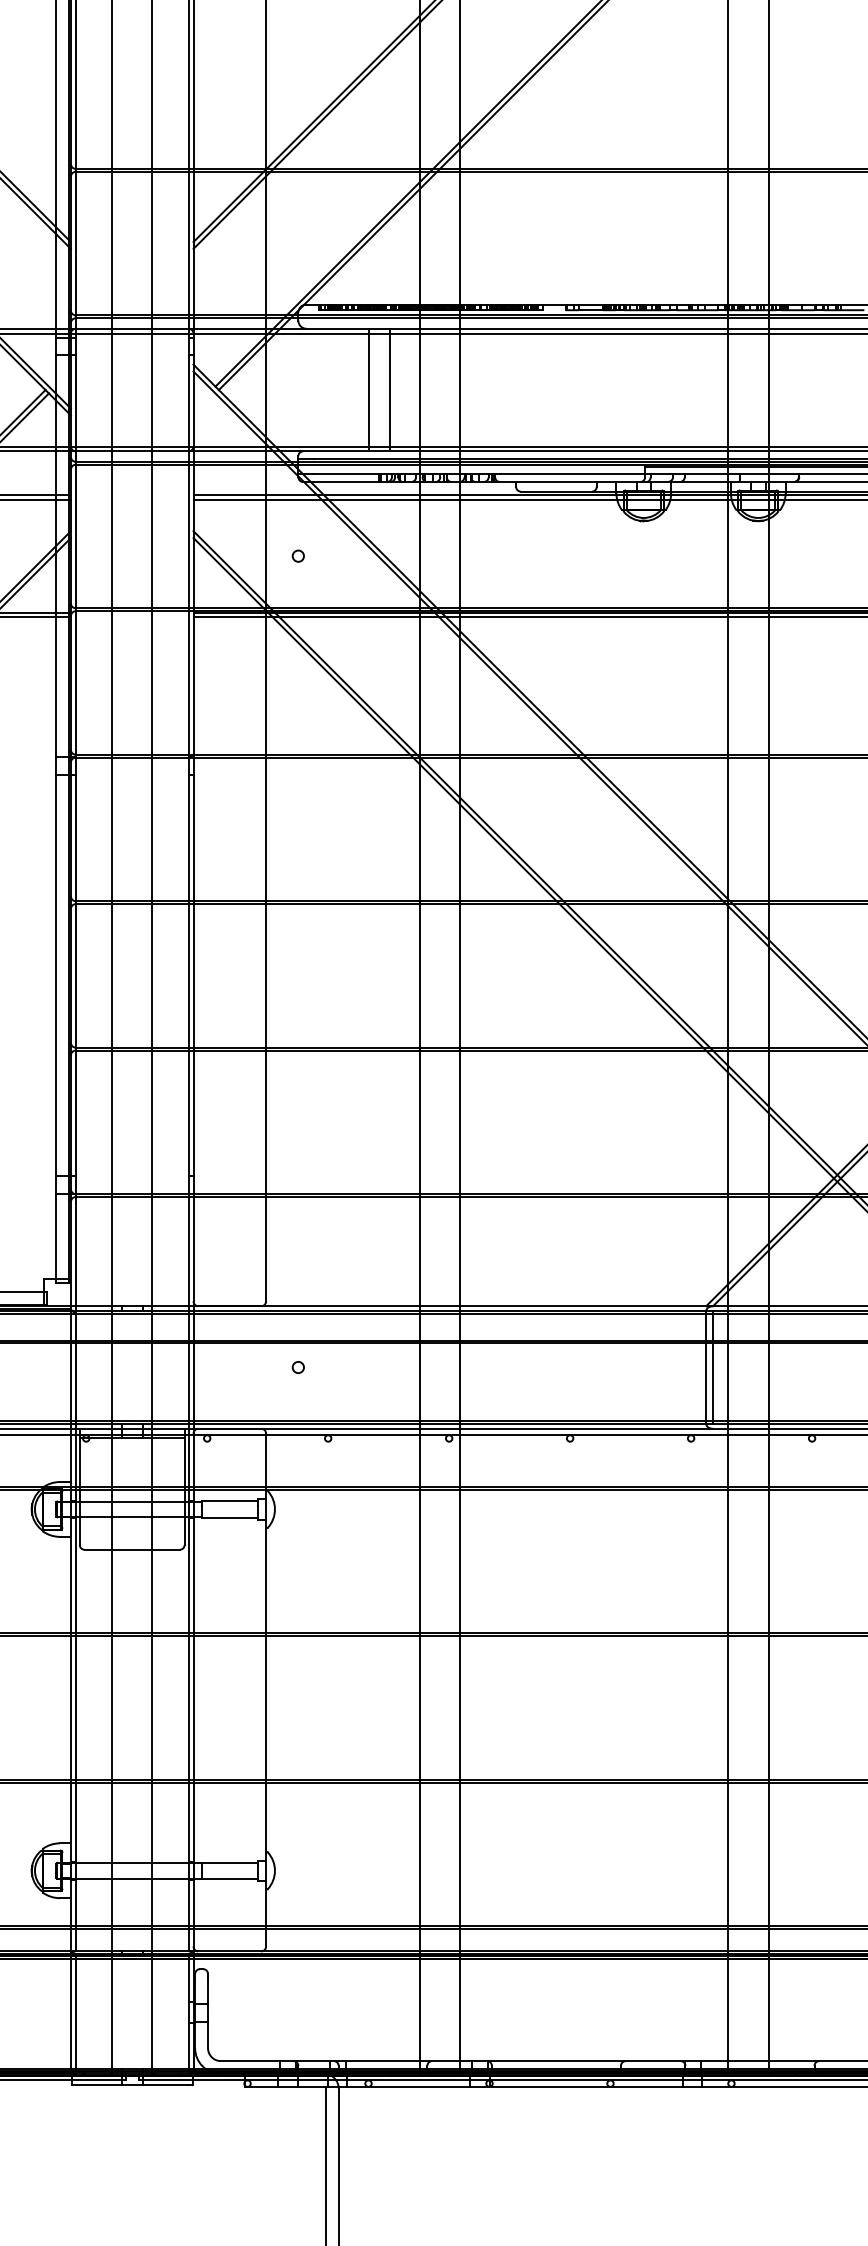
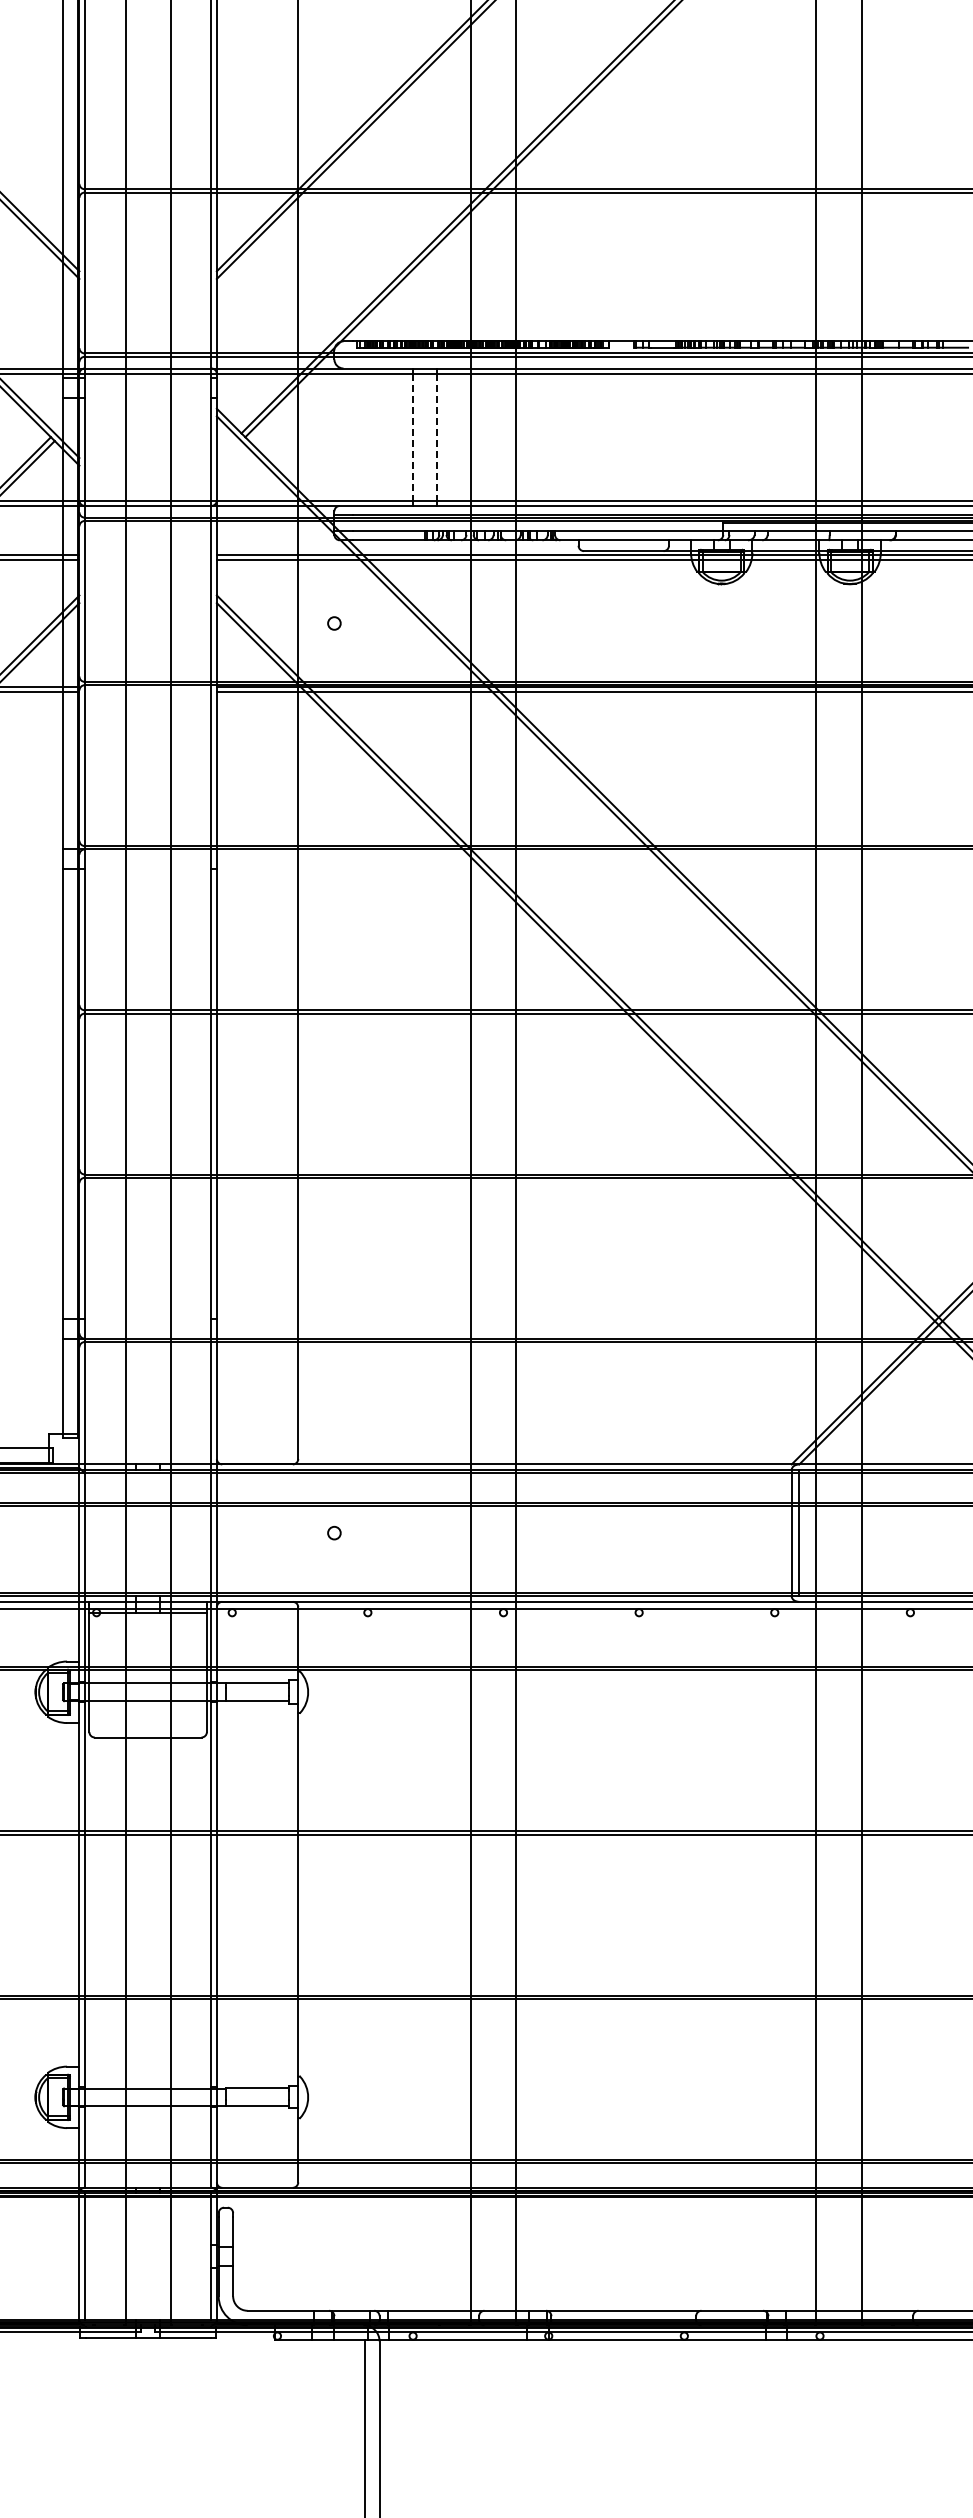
line: (368, 390) -> (413, 437), solid -> dashed
line: (389, 390) -> (436, 437), solid -> dashed

